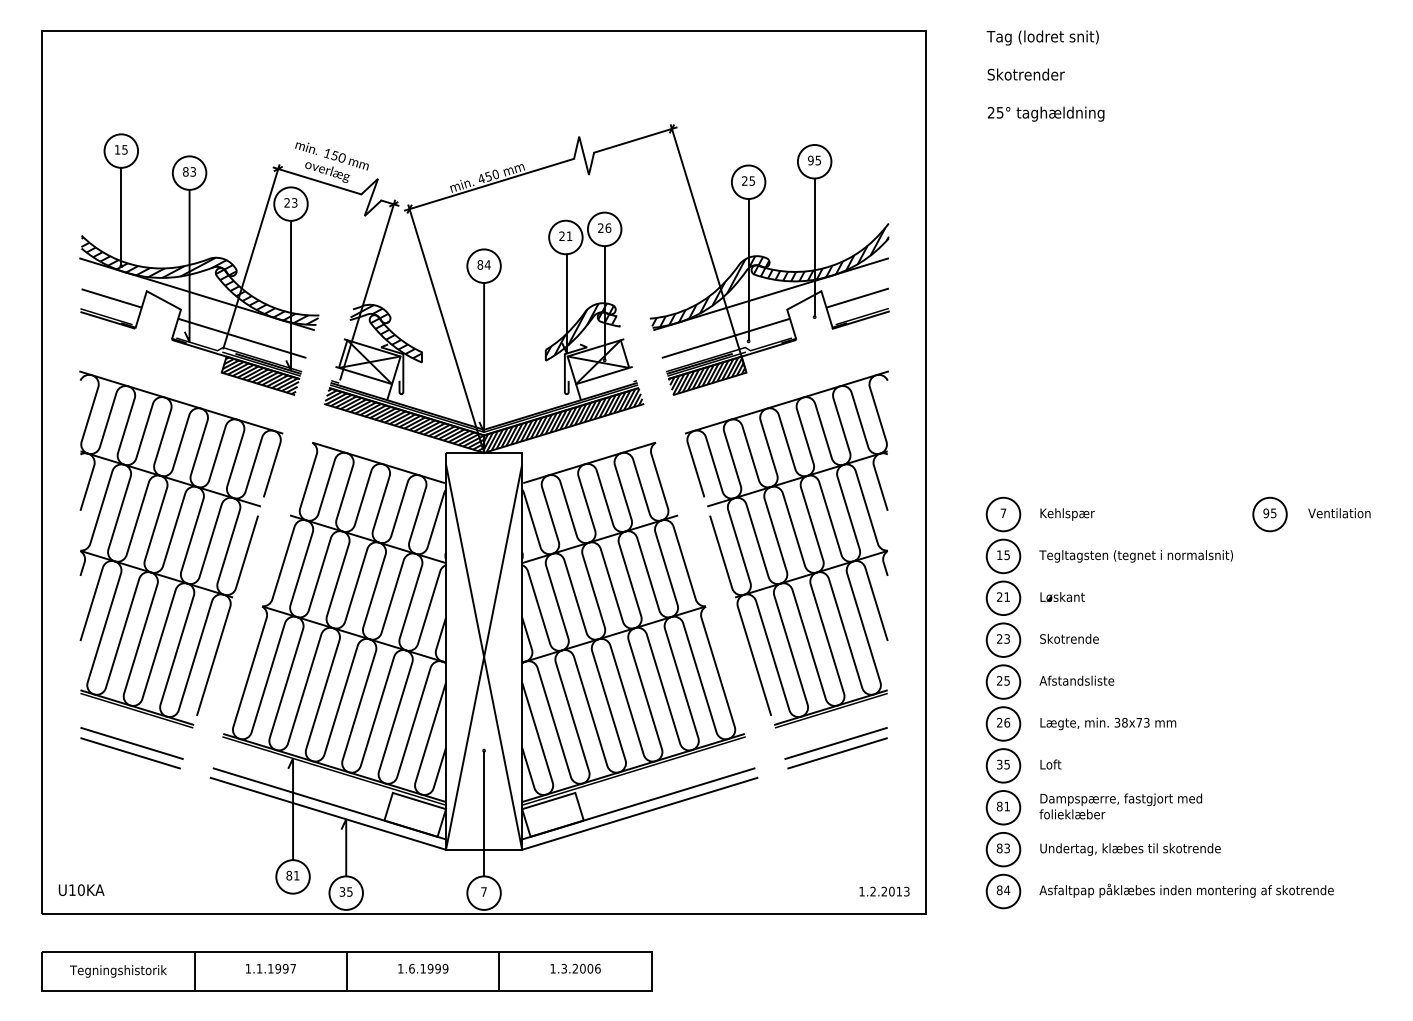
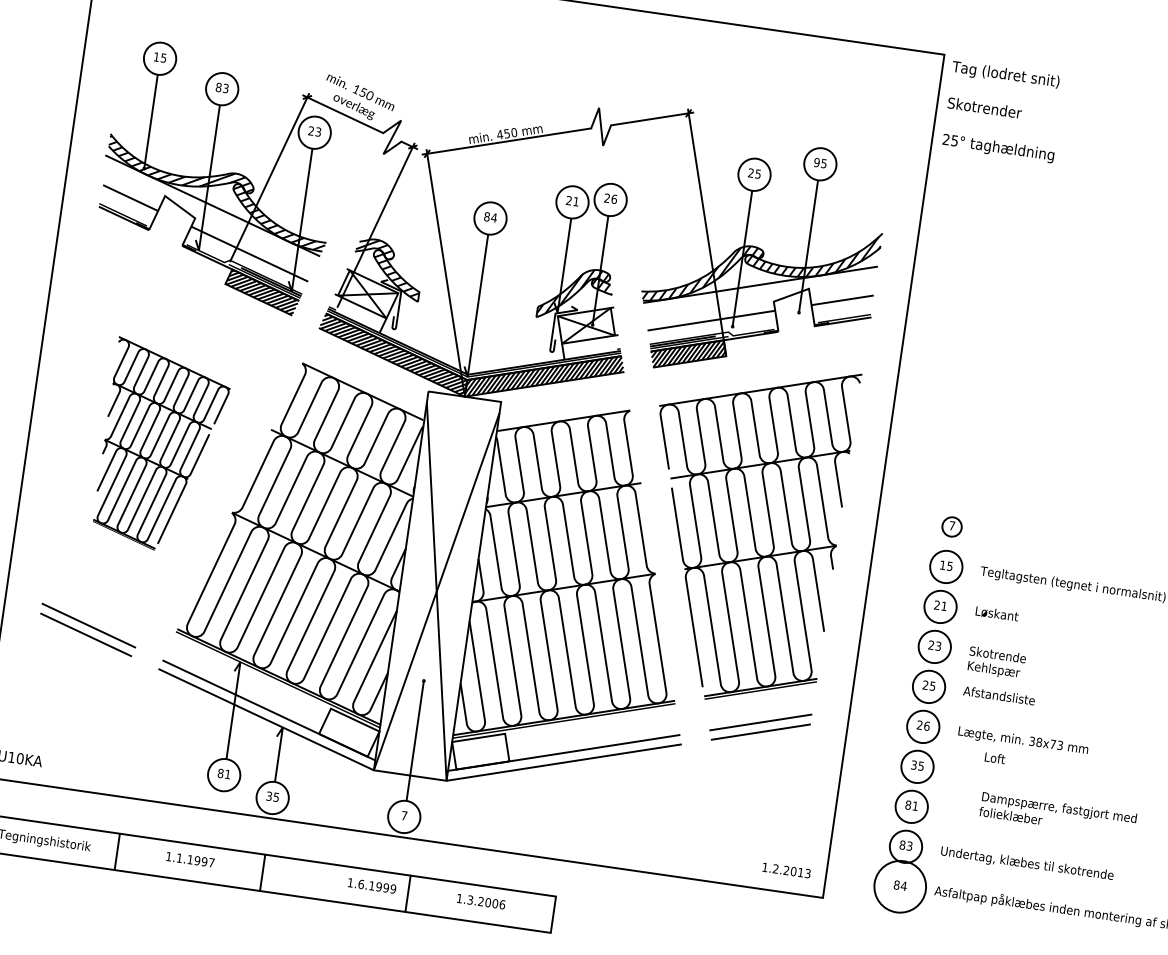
text: (1045, 75) -> (1003, 111), moved
circle: (1003, 514) -> (952, 526), size x0.6
text: (1067, 514) -> (993, 670), moved
part: (181, 549) -> (162, 447), size x0.6
text: (1050, 764) -> (994, 758), moved
text: (1120, 806) -> (1057, 814), moved
circle: (1003, 891) -> (900, 886), size x1.6
text: (423, 968) -> (372, 885), moved

